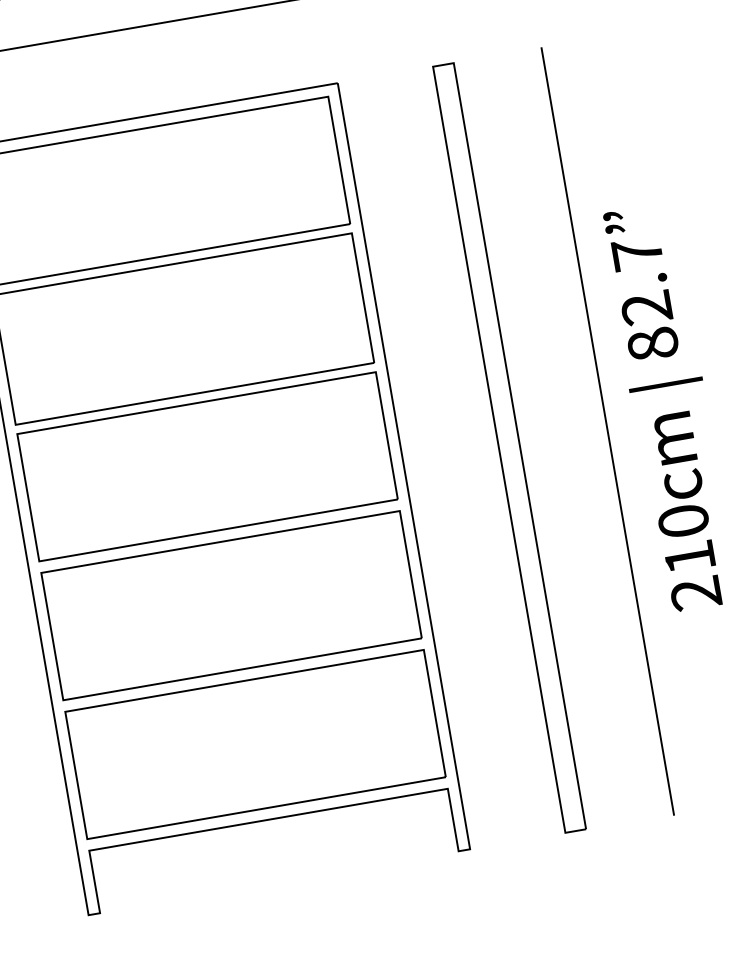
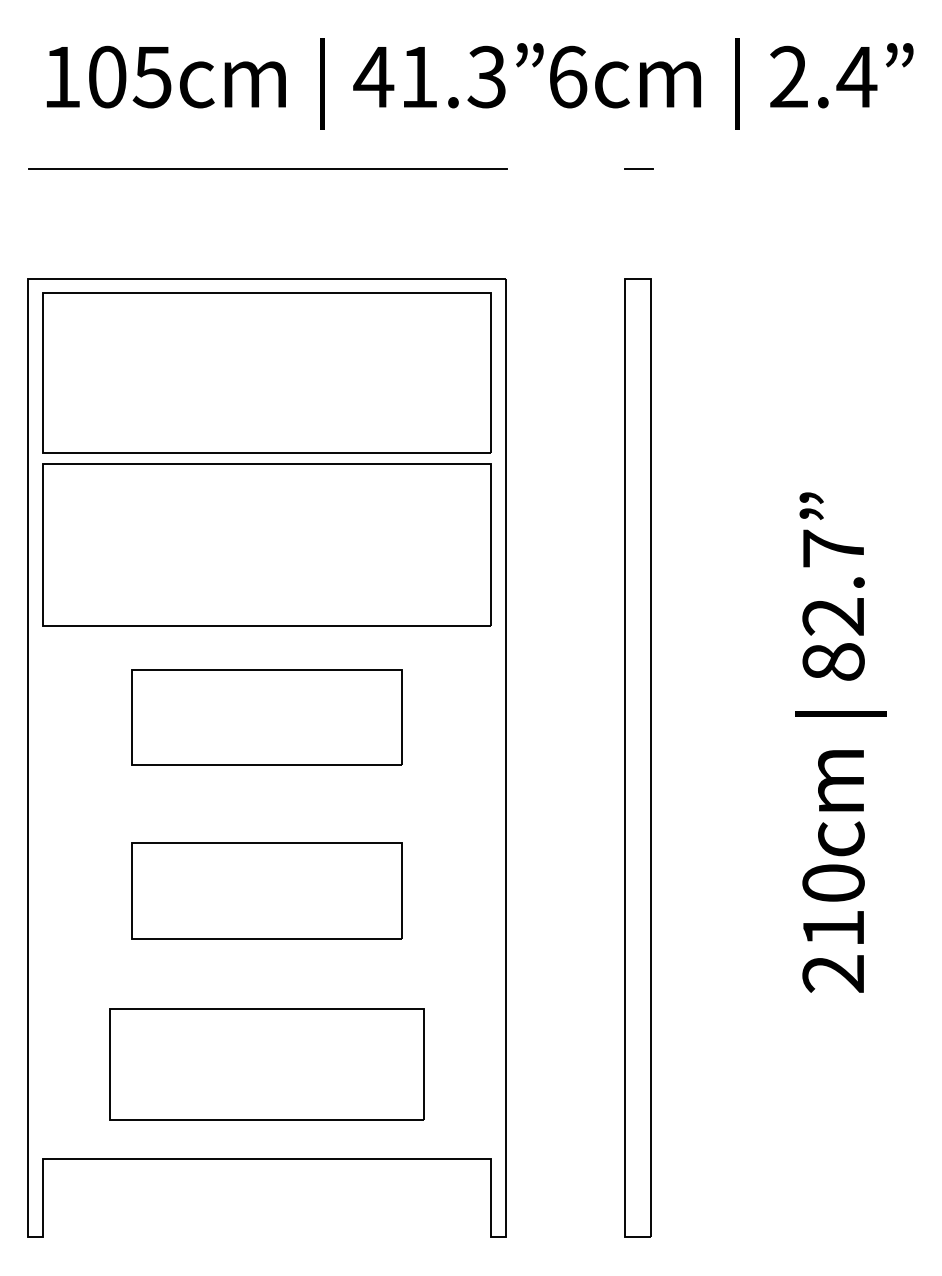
line: (607, 431) -> (760, 758), removed
part: (207, 466) -> (266, 717), size x0.6
part: (231, 605) -> (266, 890), size x0.6
part: (255, 744) -> (266, 1064), size x0.7

